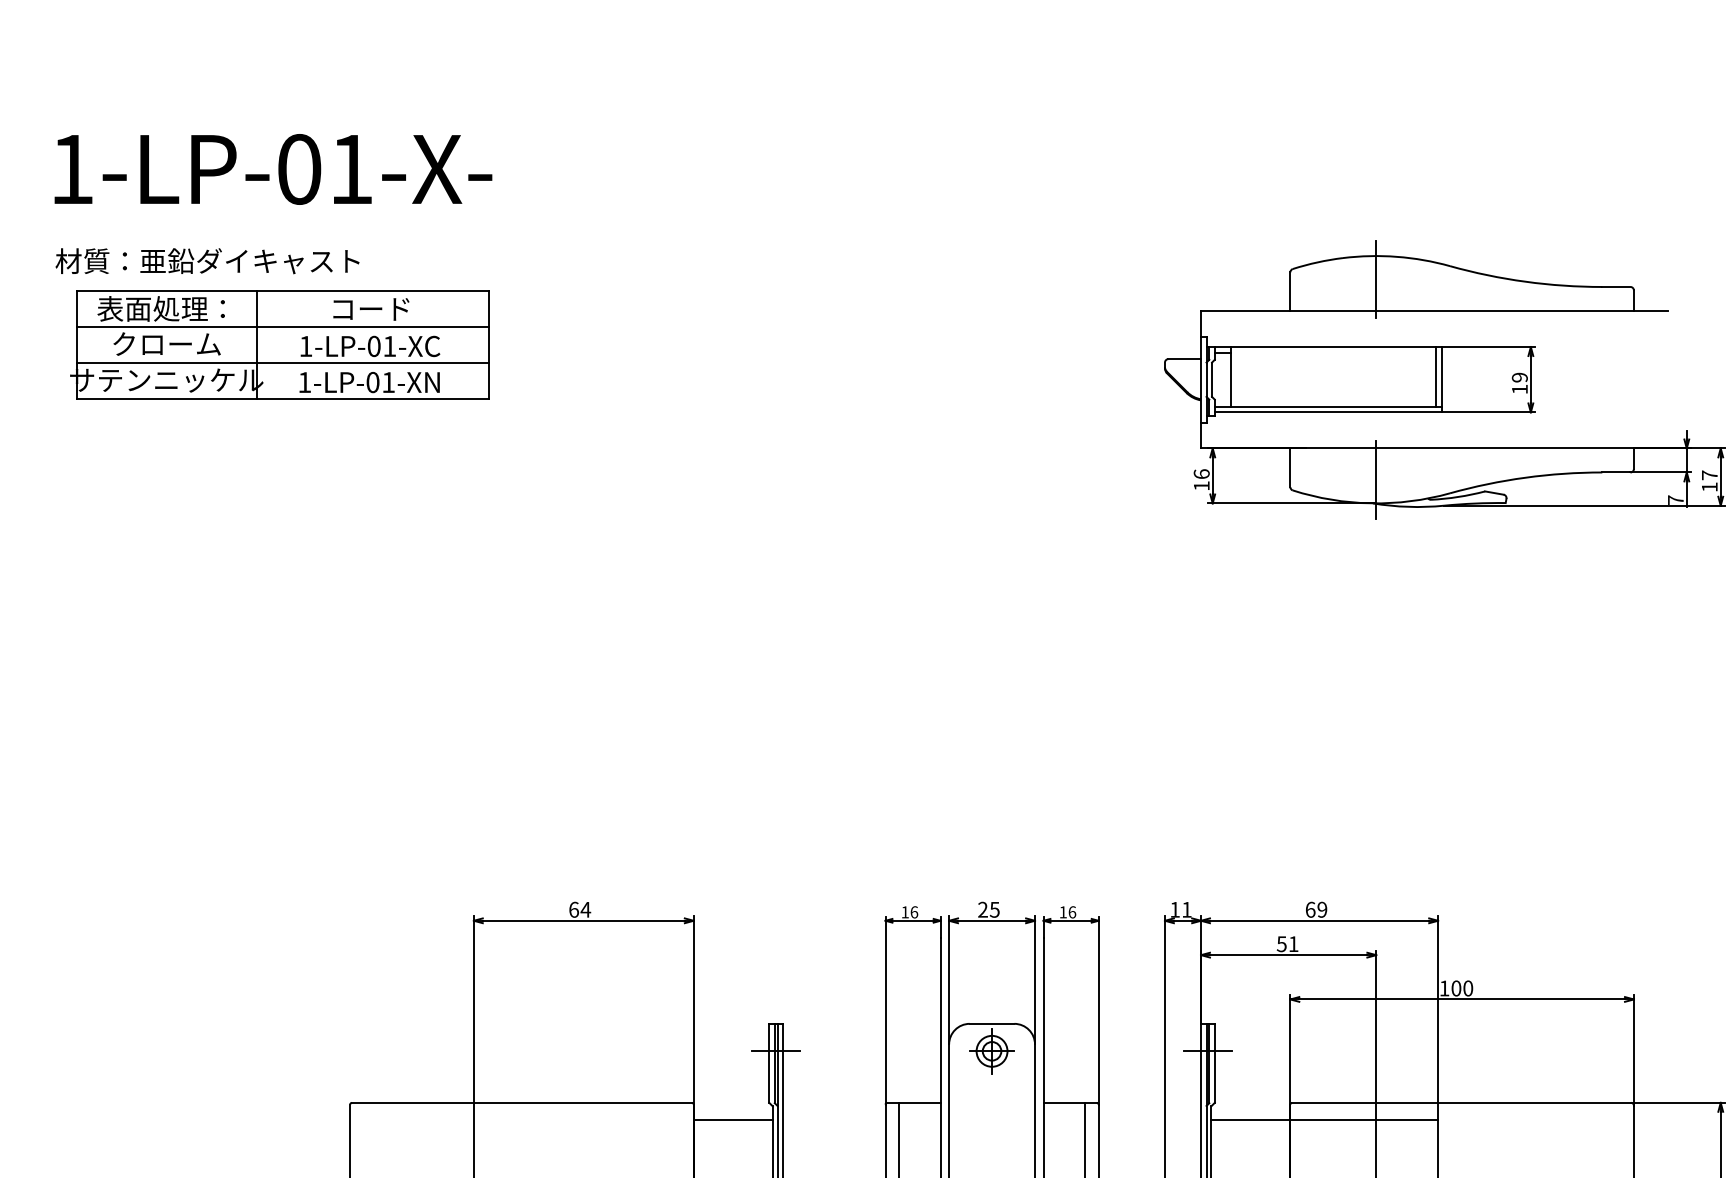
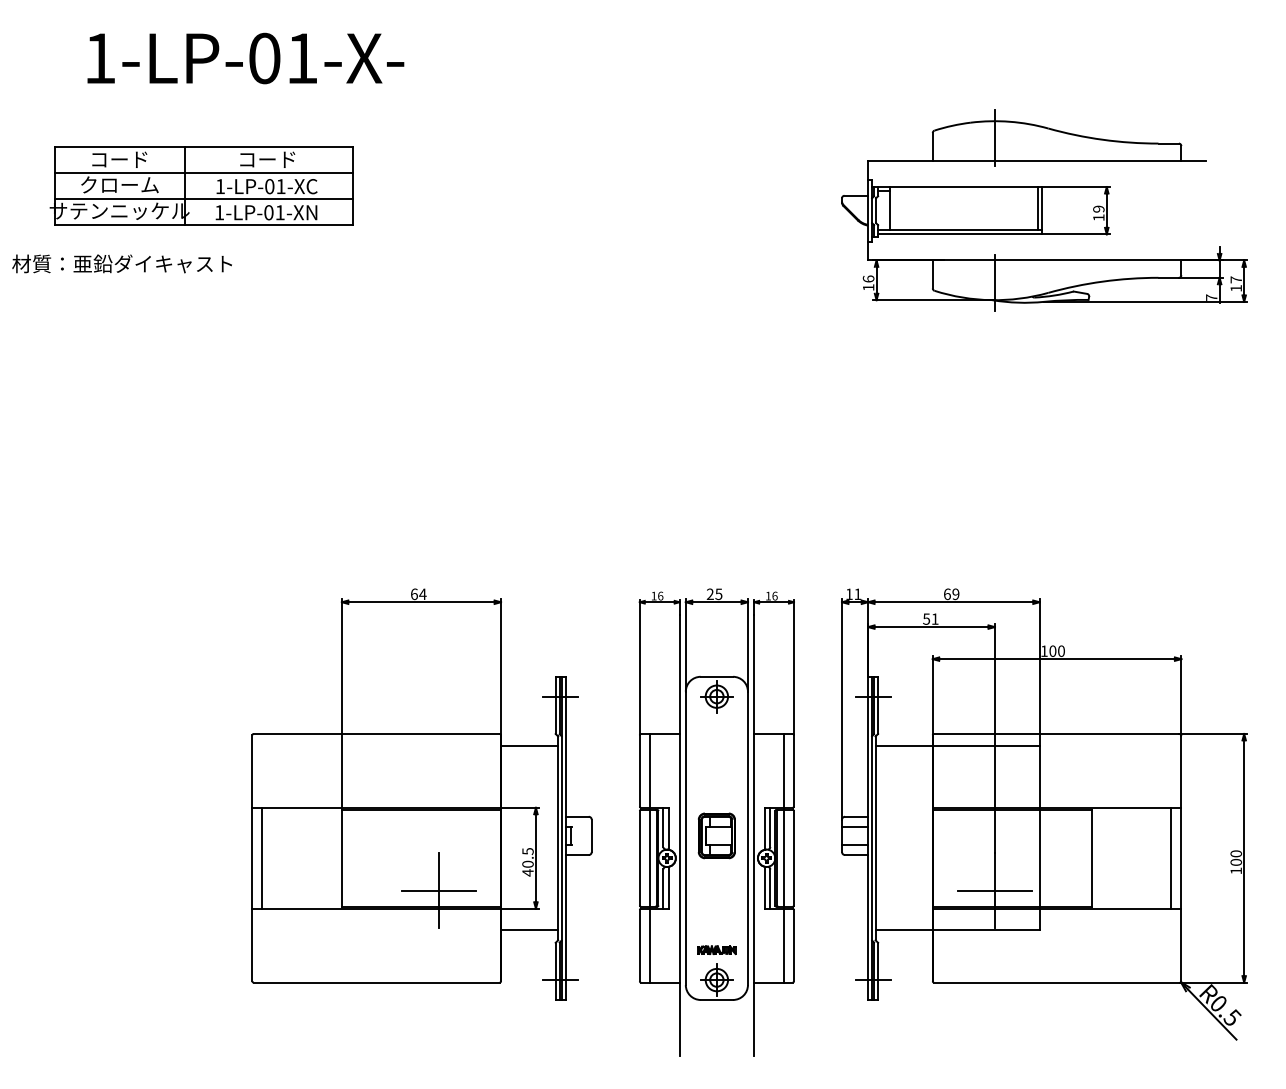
text: (272, 169) -> (245, 58), moved
text: (206, 260) -> (121, 263), moved
text: (160, 308) -> (115, 159), 表面処理： -> コード

